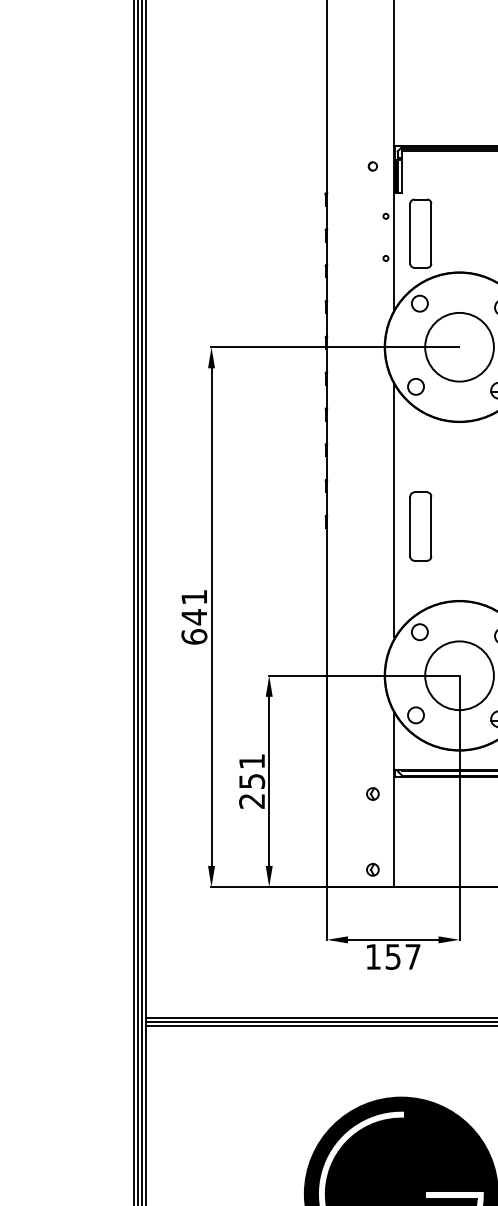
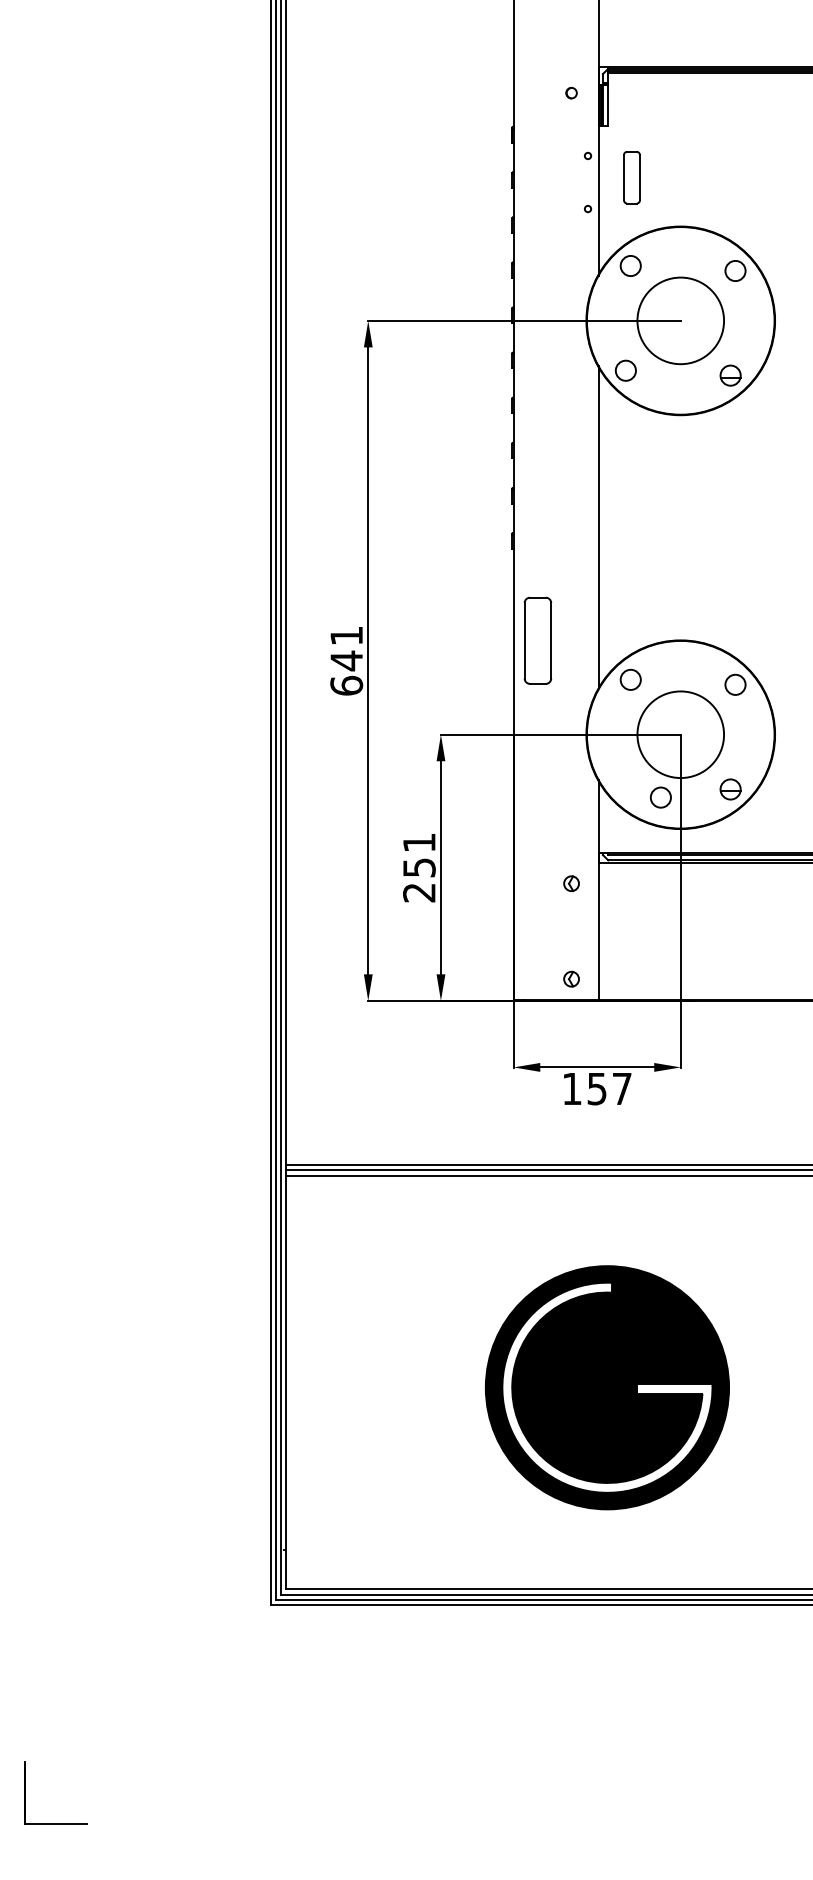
part: (420, 233) -> (631, 177), size x0.6
part: (420, 526) -> (537, 640), moved
circle: (415, 715) -> (660, 797), moved

